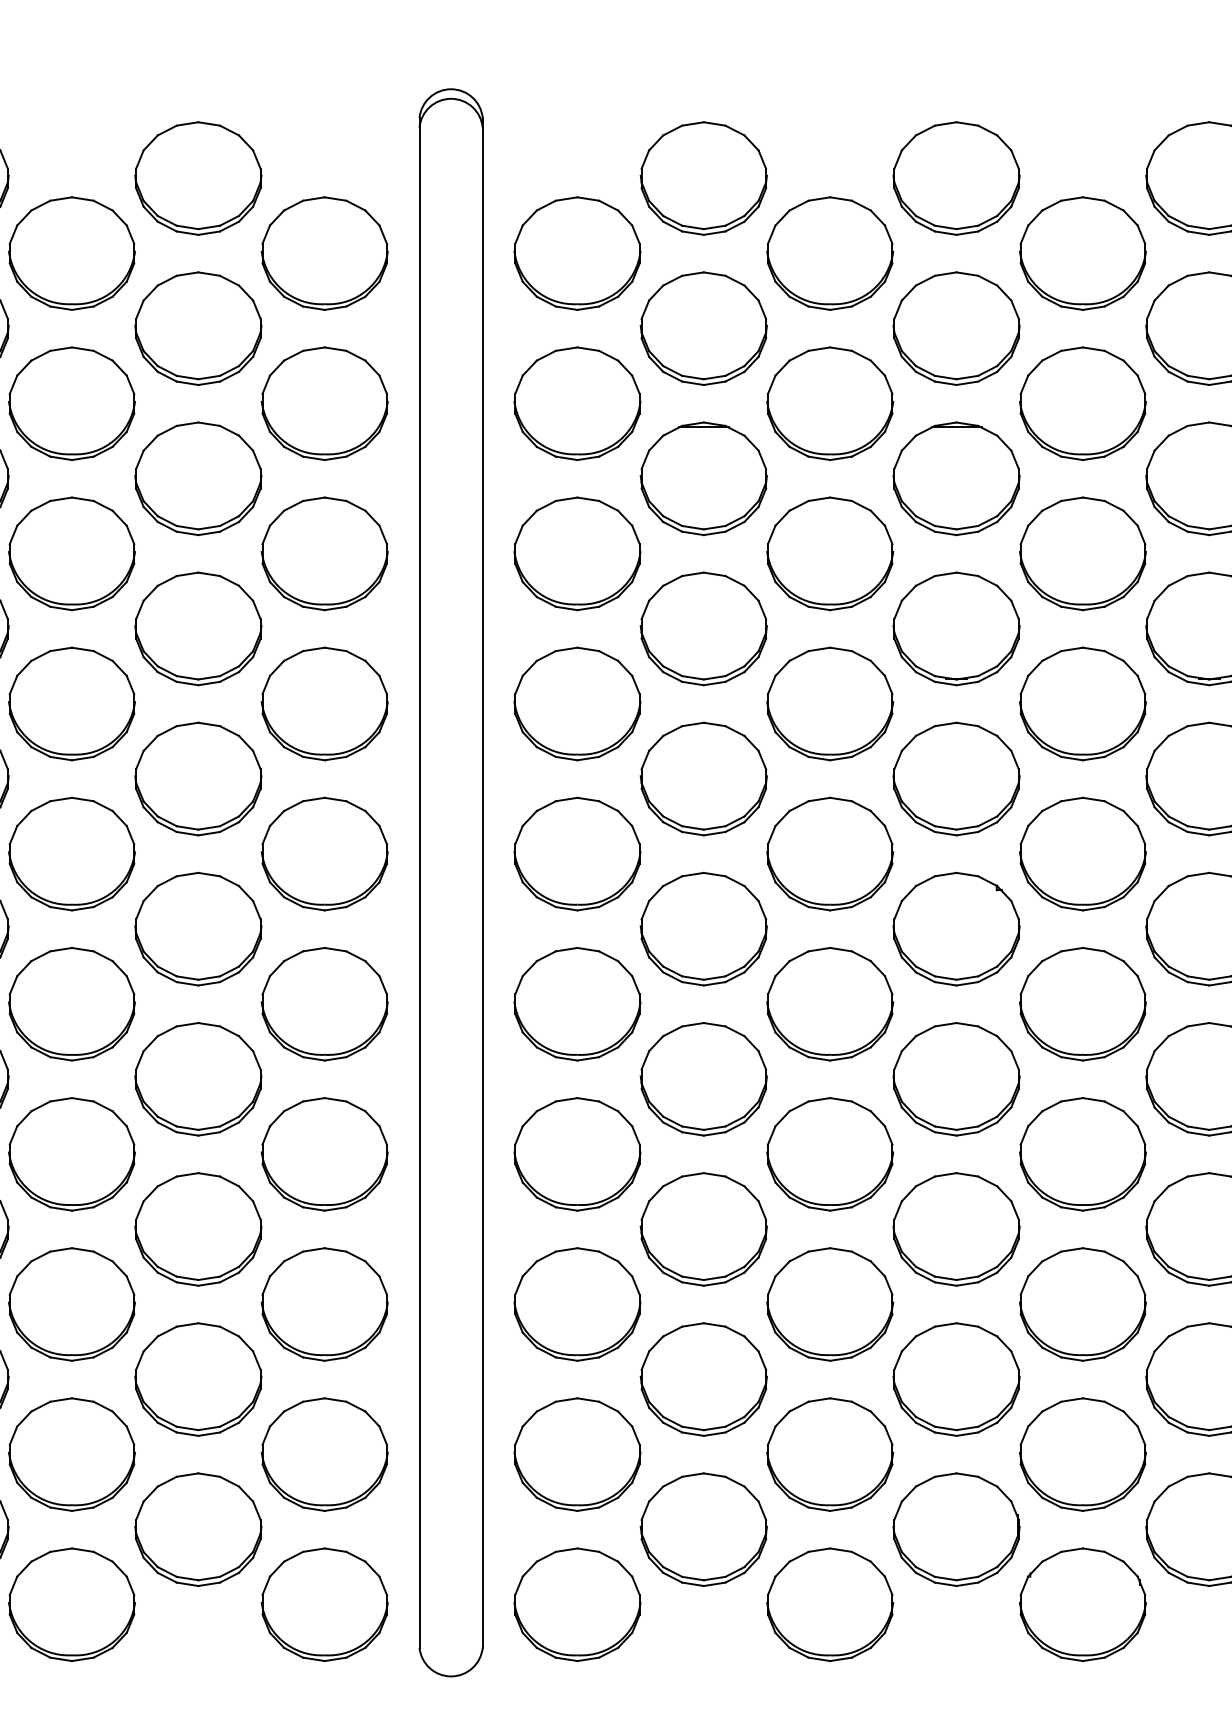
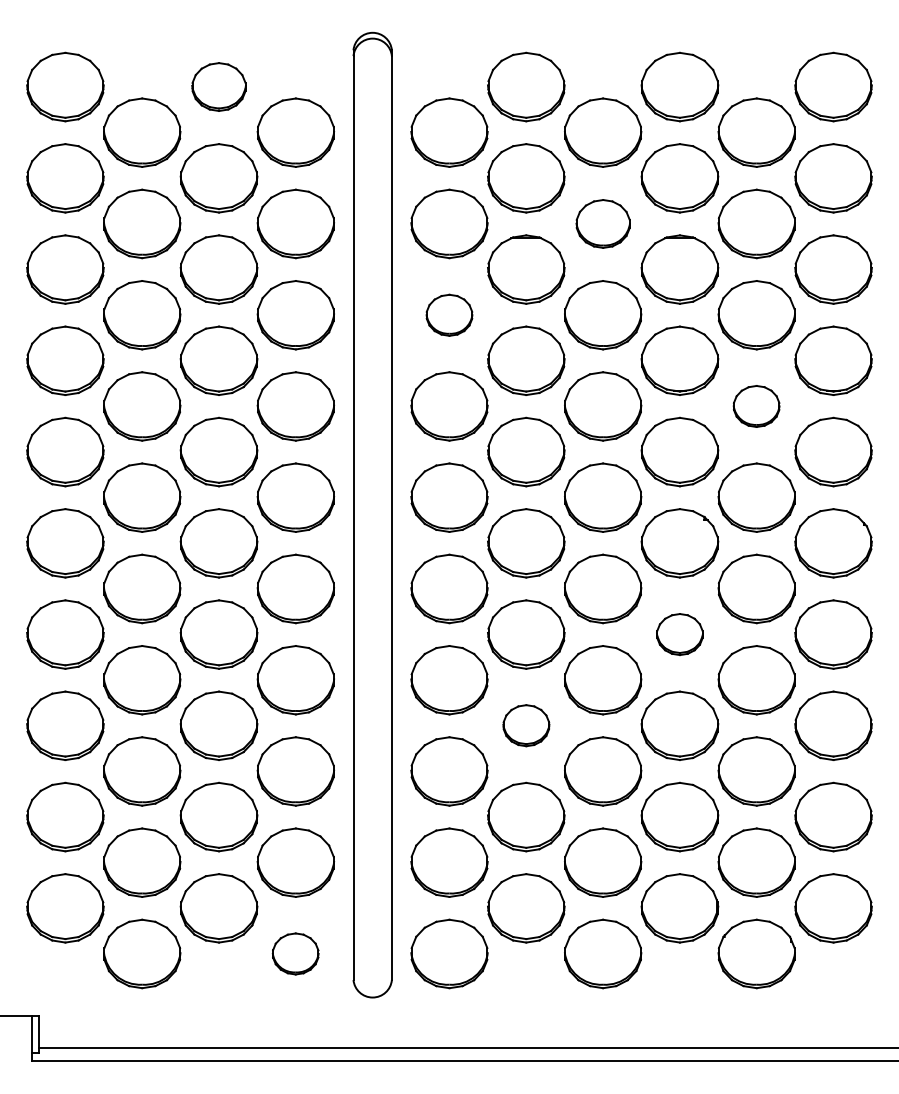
part: (197, 177) -> (218, 86), size x0.7
part: (830, 402) -> (603, 223), size x0.7
part: (577, 554) -> (449, 315), size x0.6
part: (1082, 704) -> (756, 406), size x0.6
part: (955, 1079) -> (679, 634), size x0.6
part: (704, 1228) -> (526, 725), size x0.6
part: (324, 1603) -> (295, 953), size x0.6

